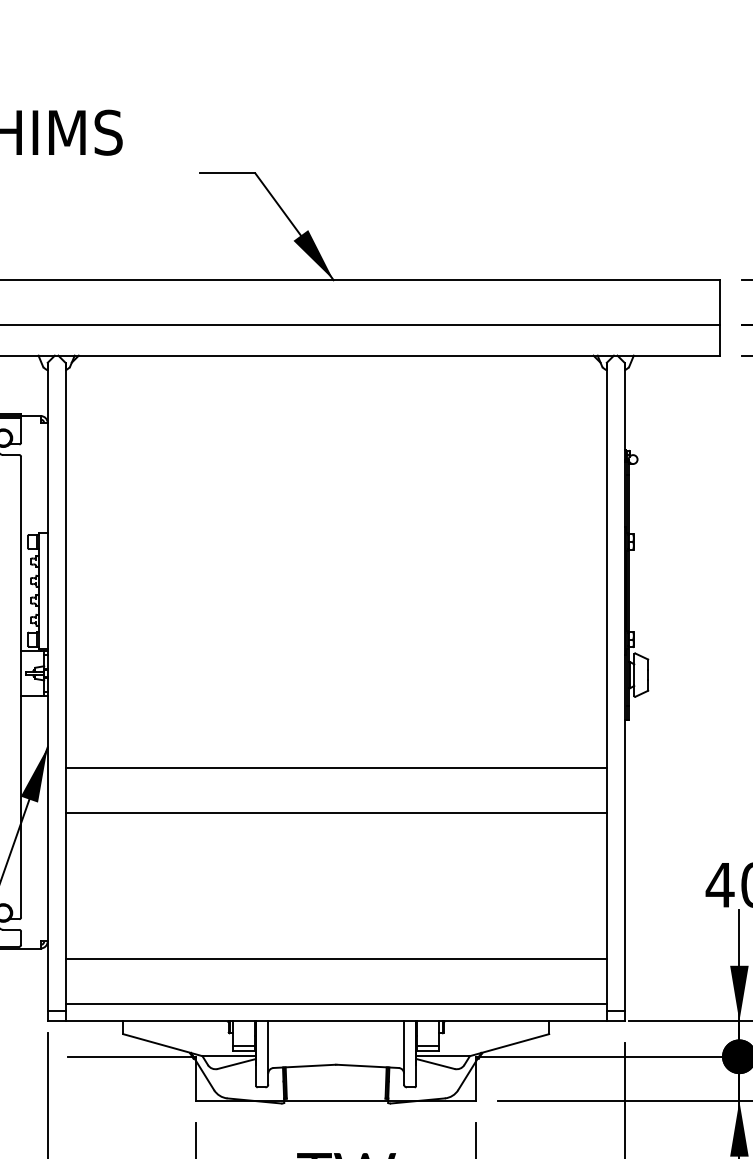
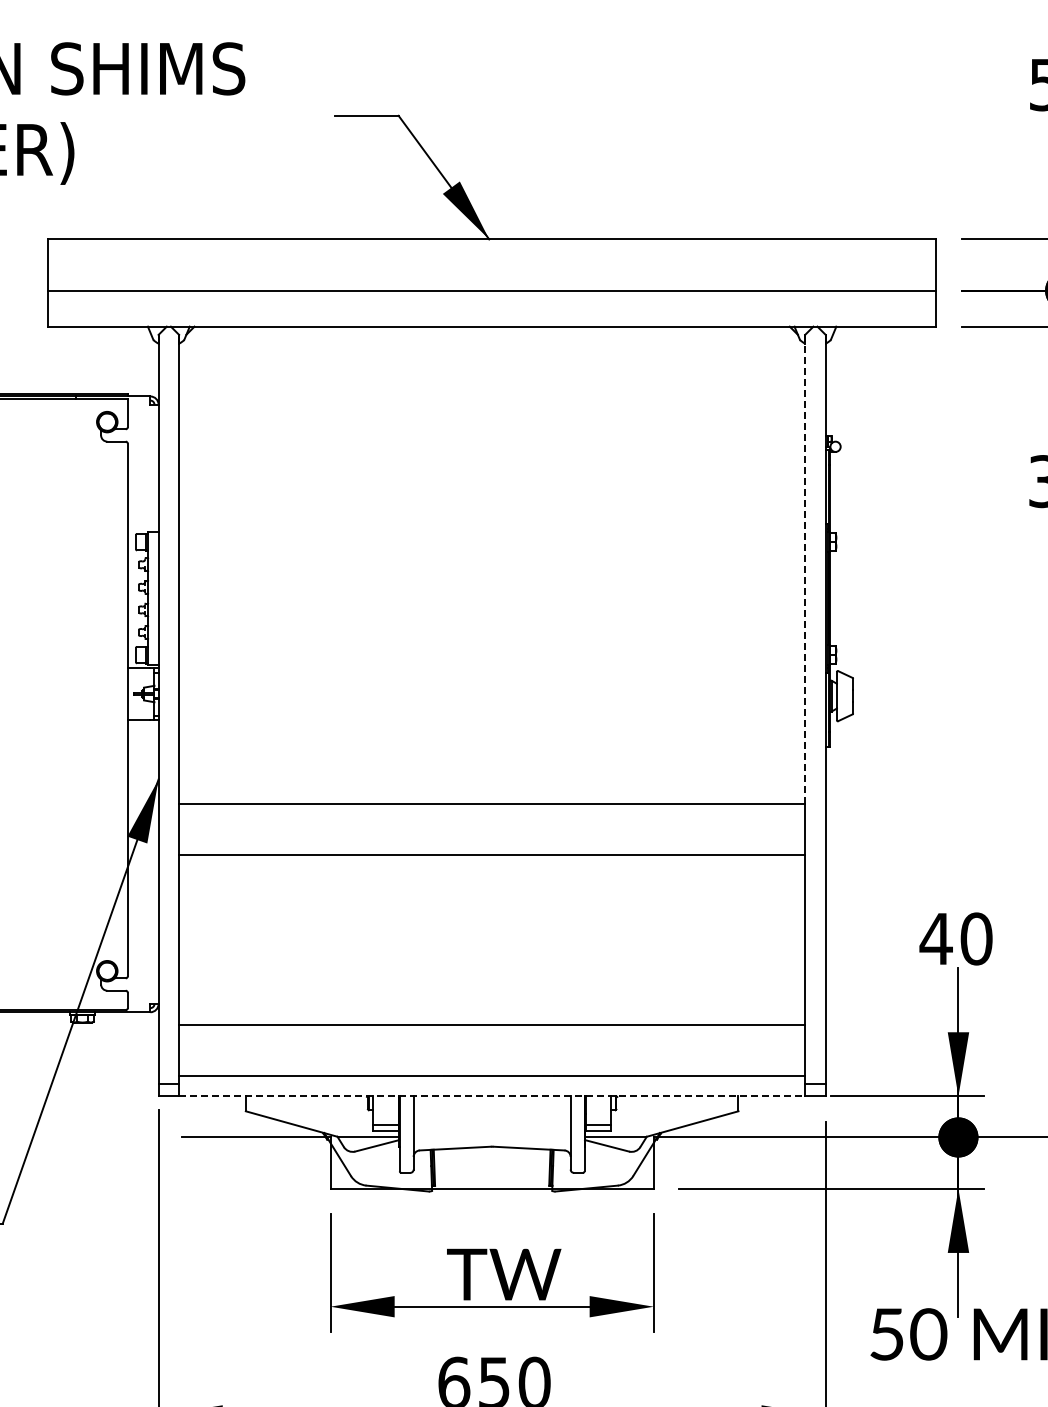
line: (607, 565) -> (805, 569), solid -> dashed
line: (336, 1021) -> (492, 1096), solid -> dashed

